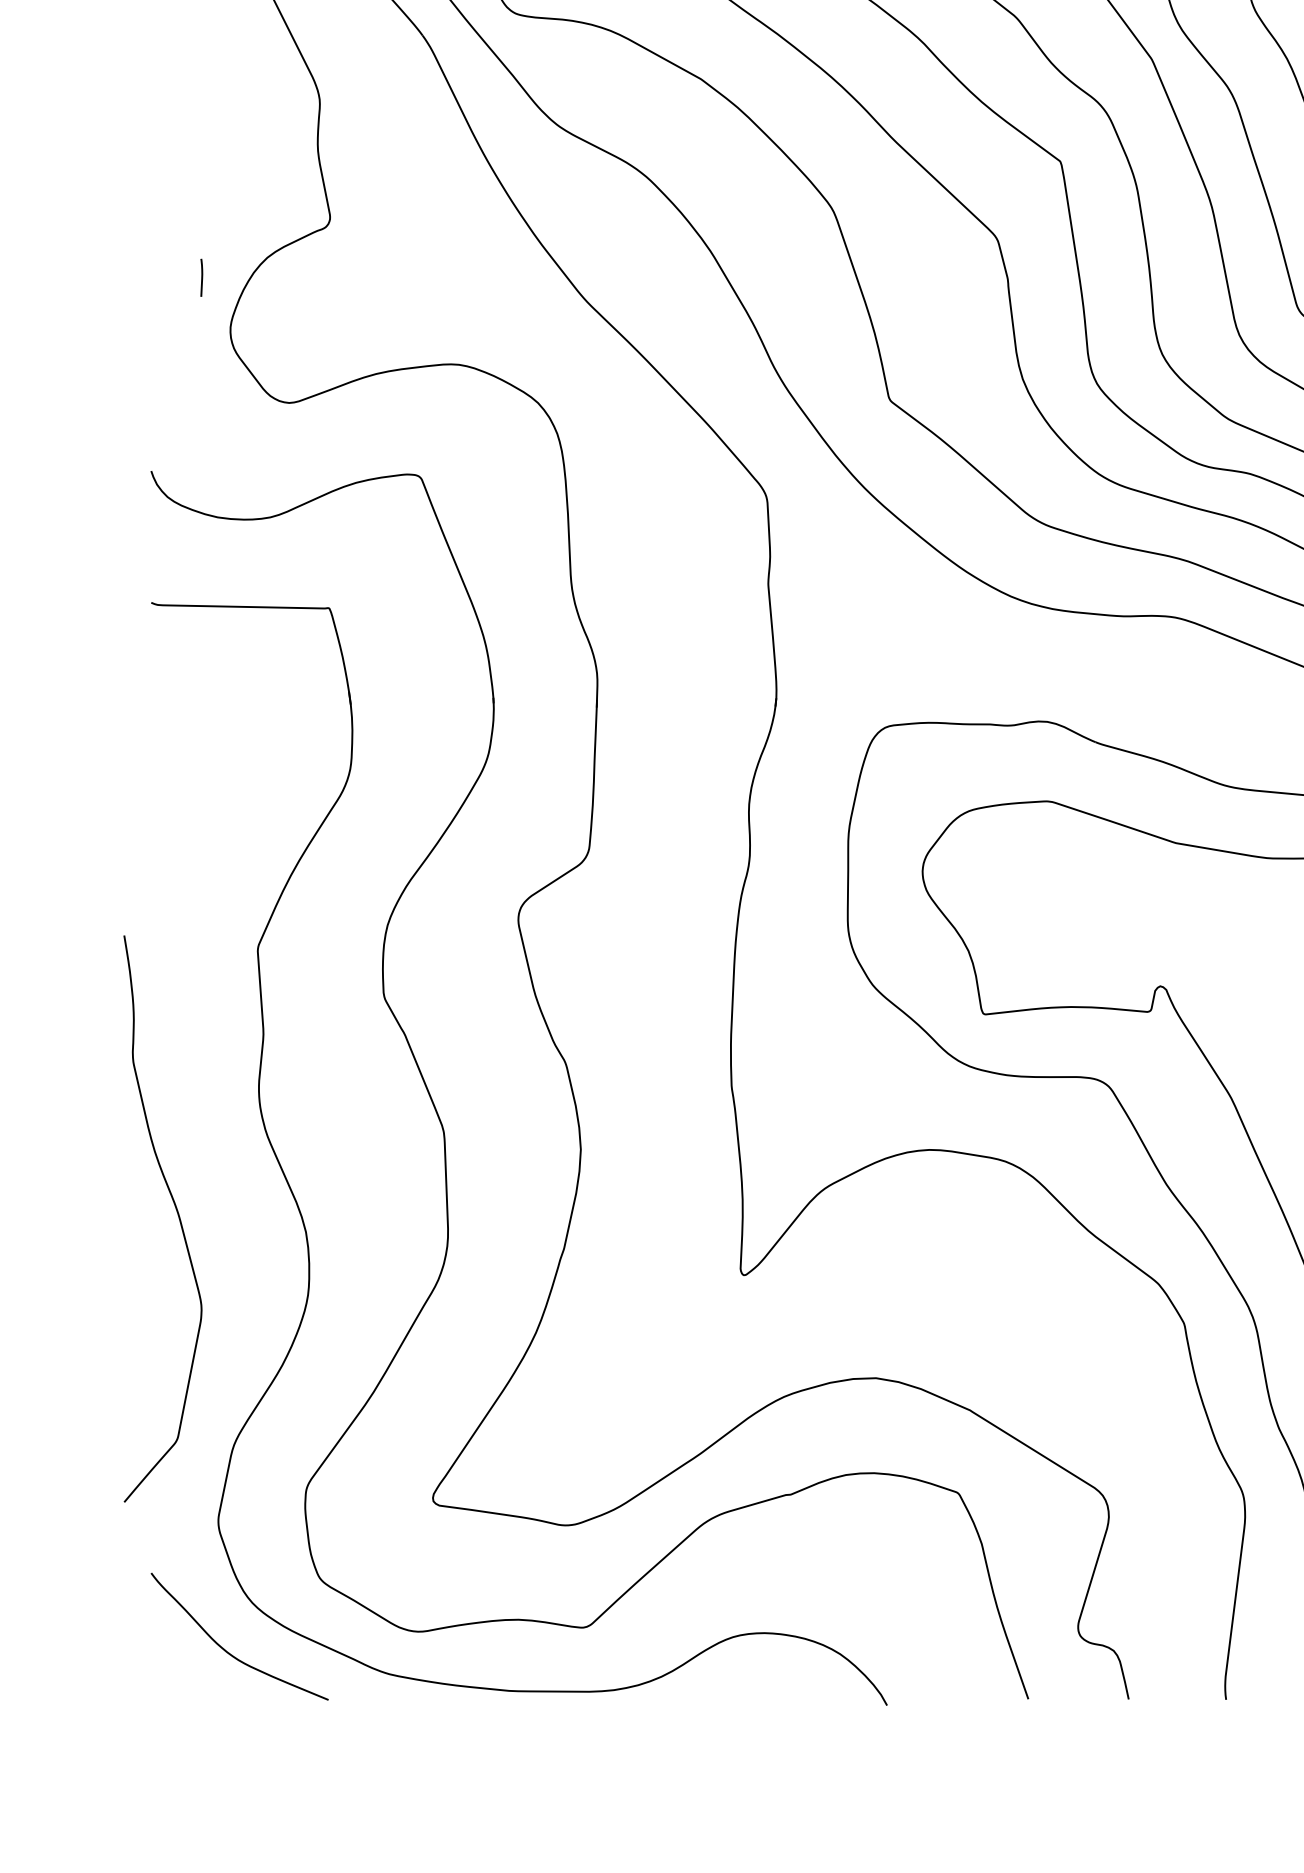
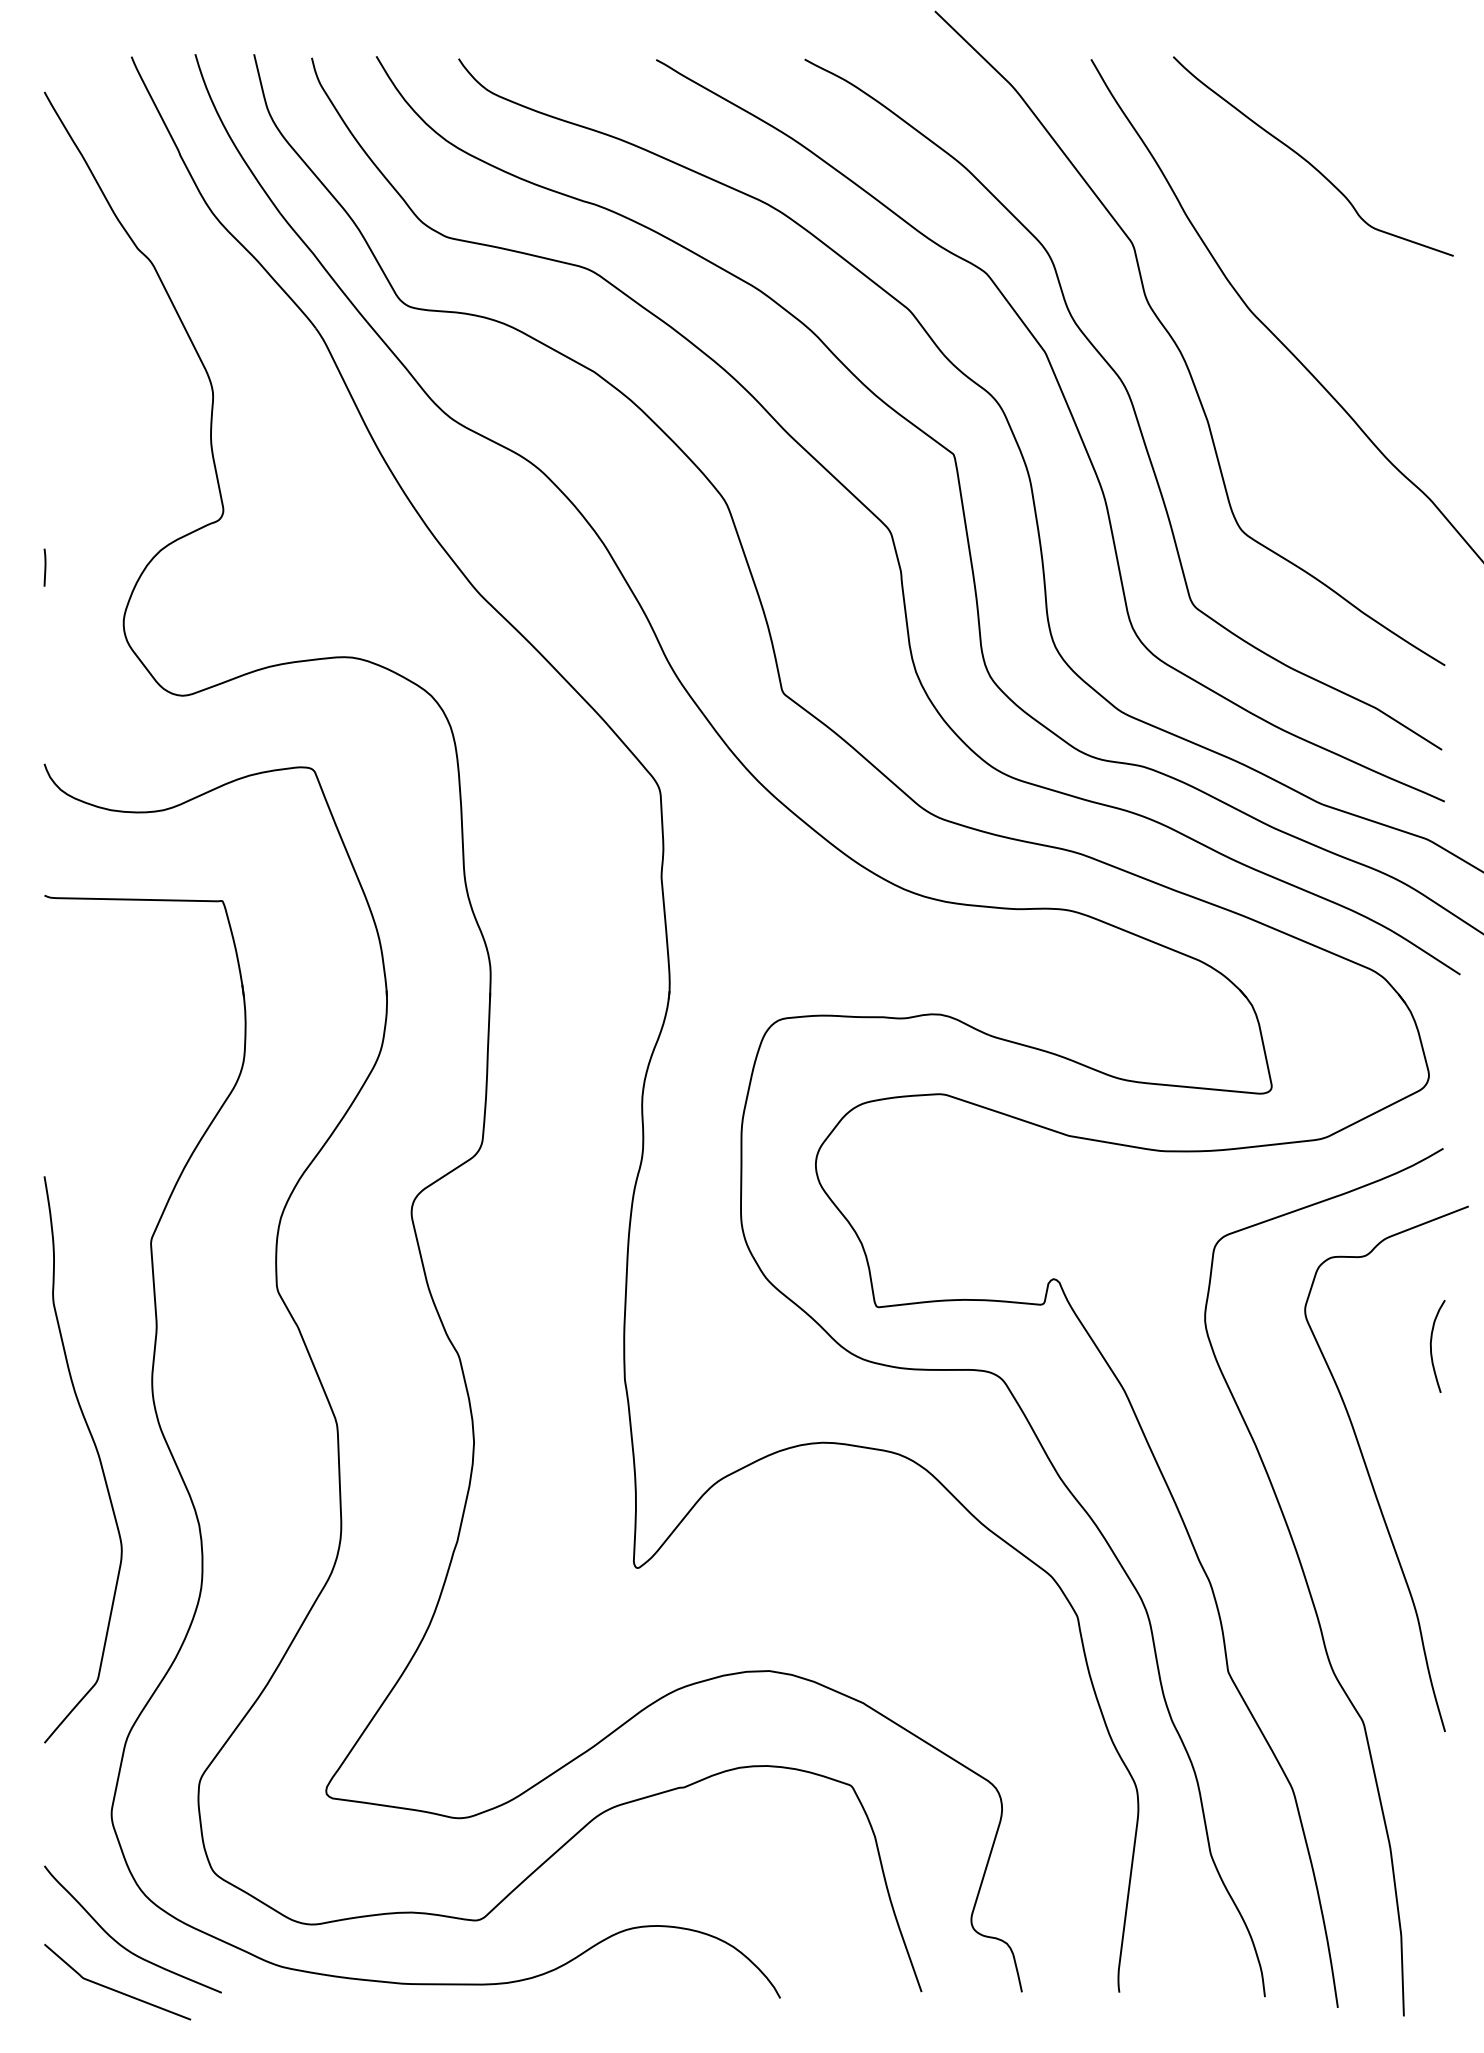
line: (201, 277) -> (44, 567), moved
curve: (177, 1214) -> (97, 1455), moved
curve: (222, 1696) -> (115, 1989), added

